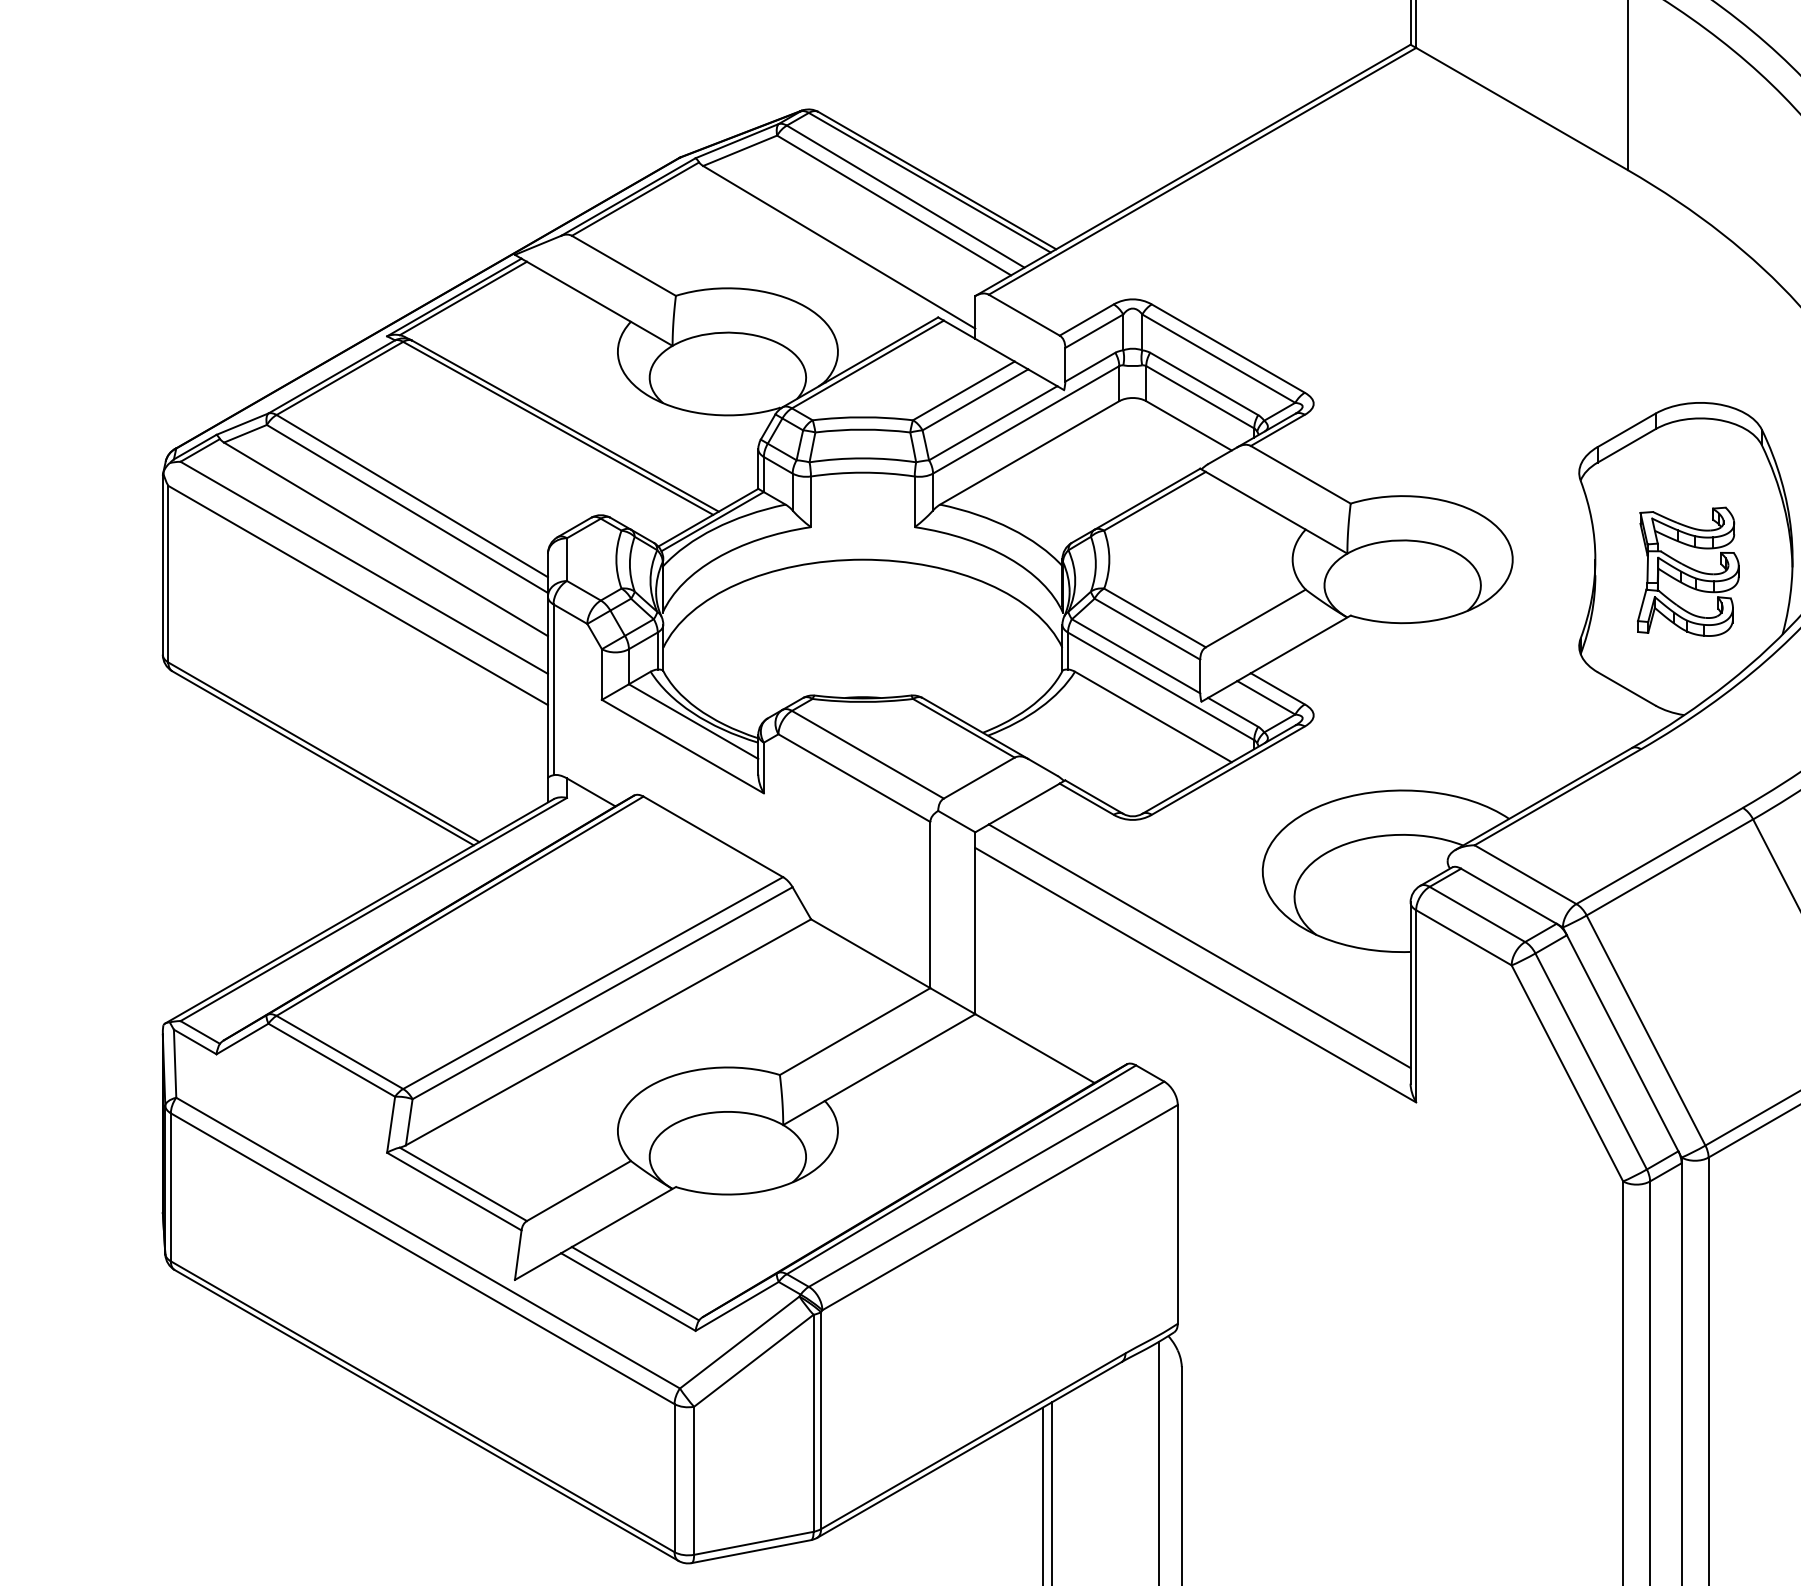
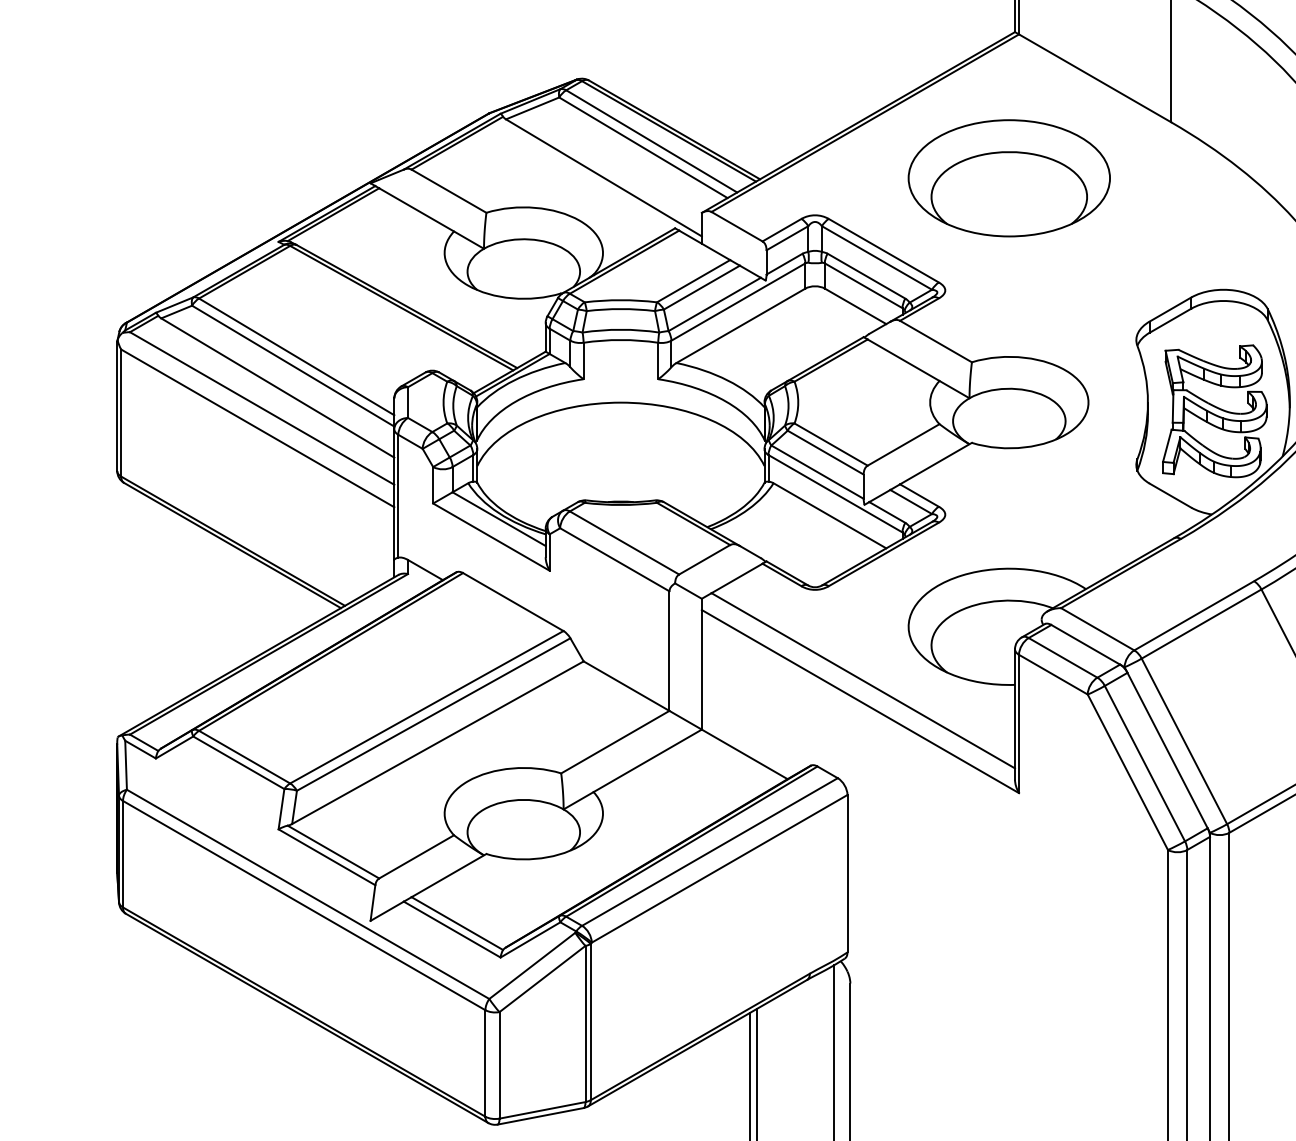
part: (1402, 247) -> (1009, 178), added
part: (1688, 571) -> (1214, 411), size x1.43

